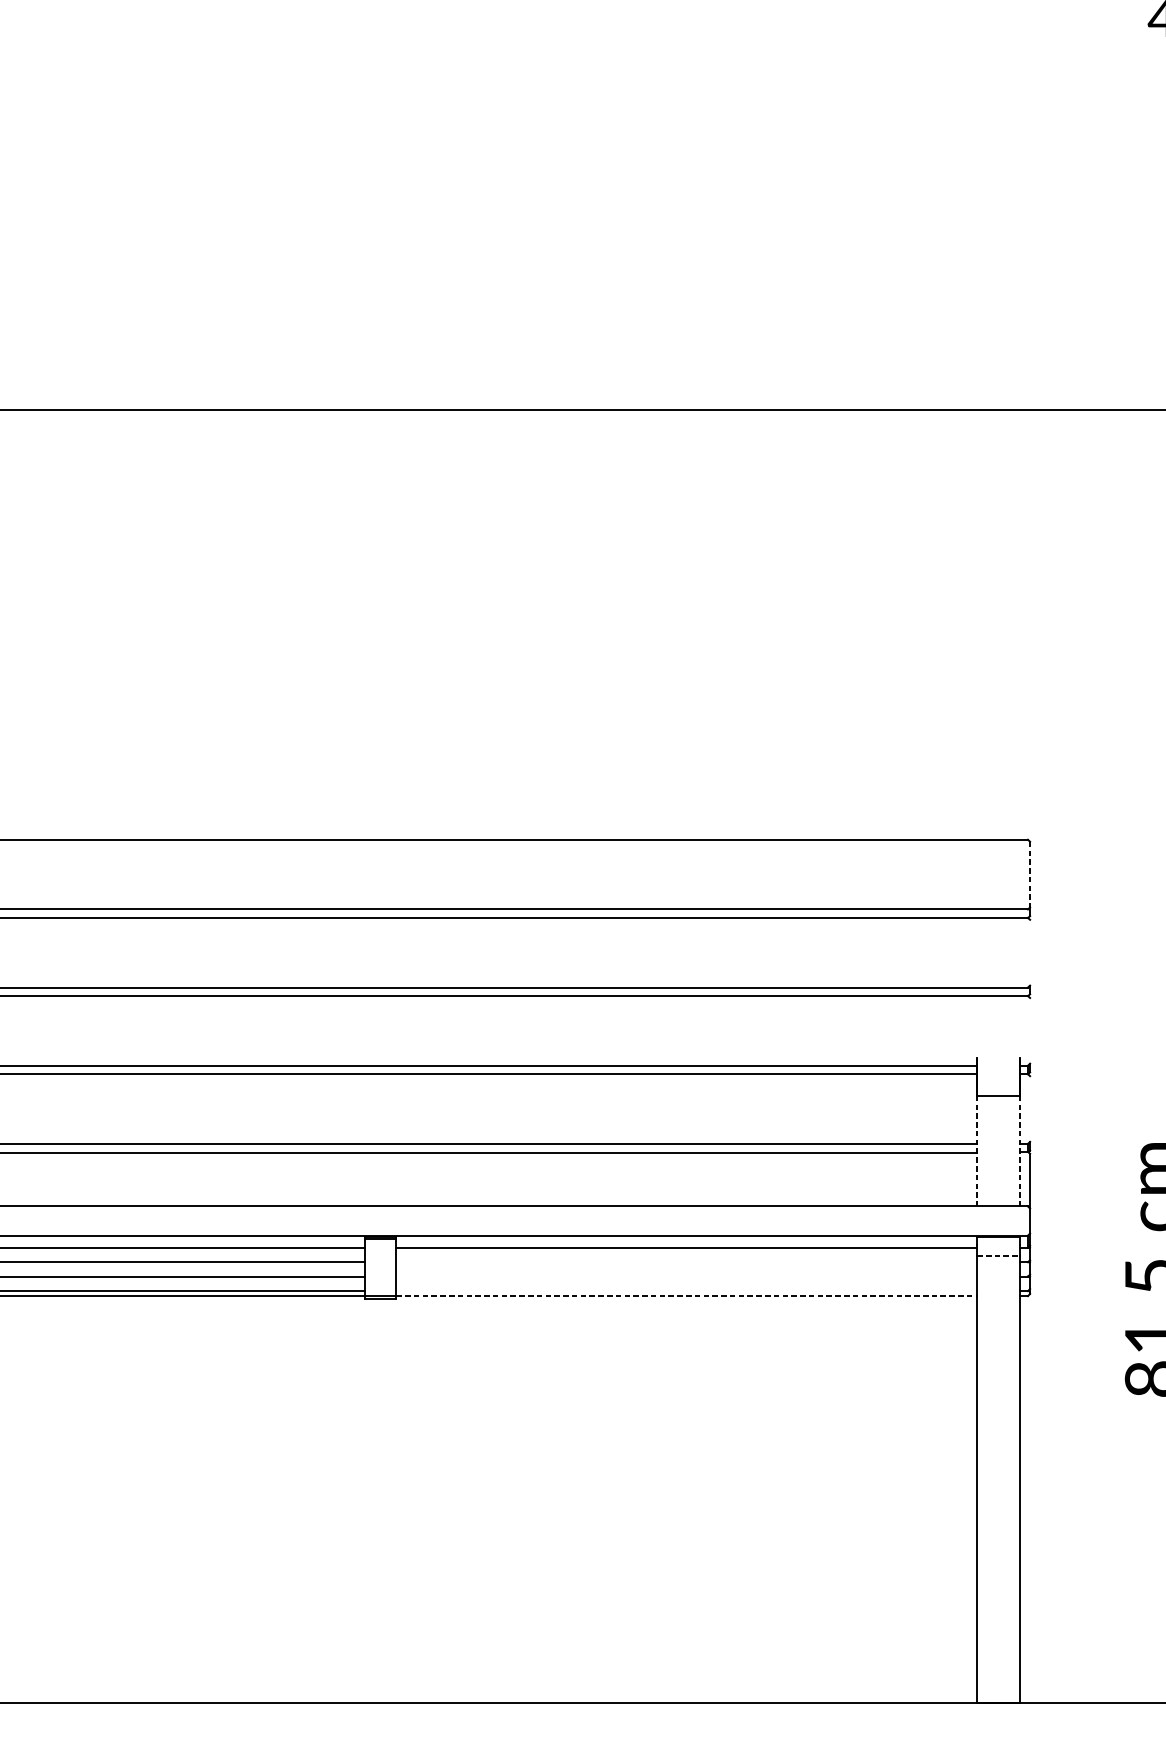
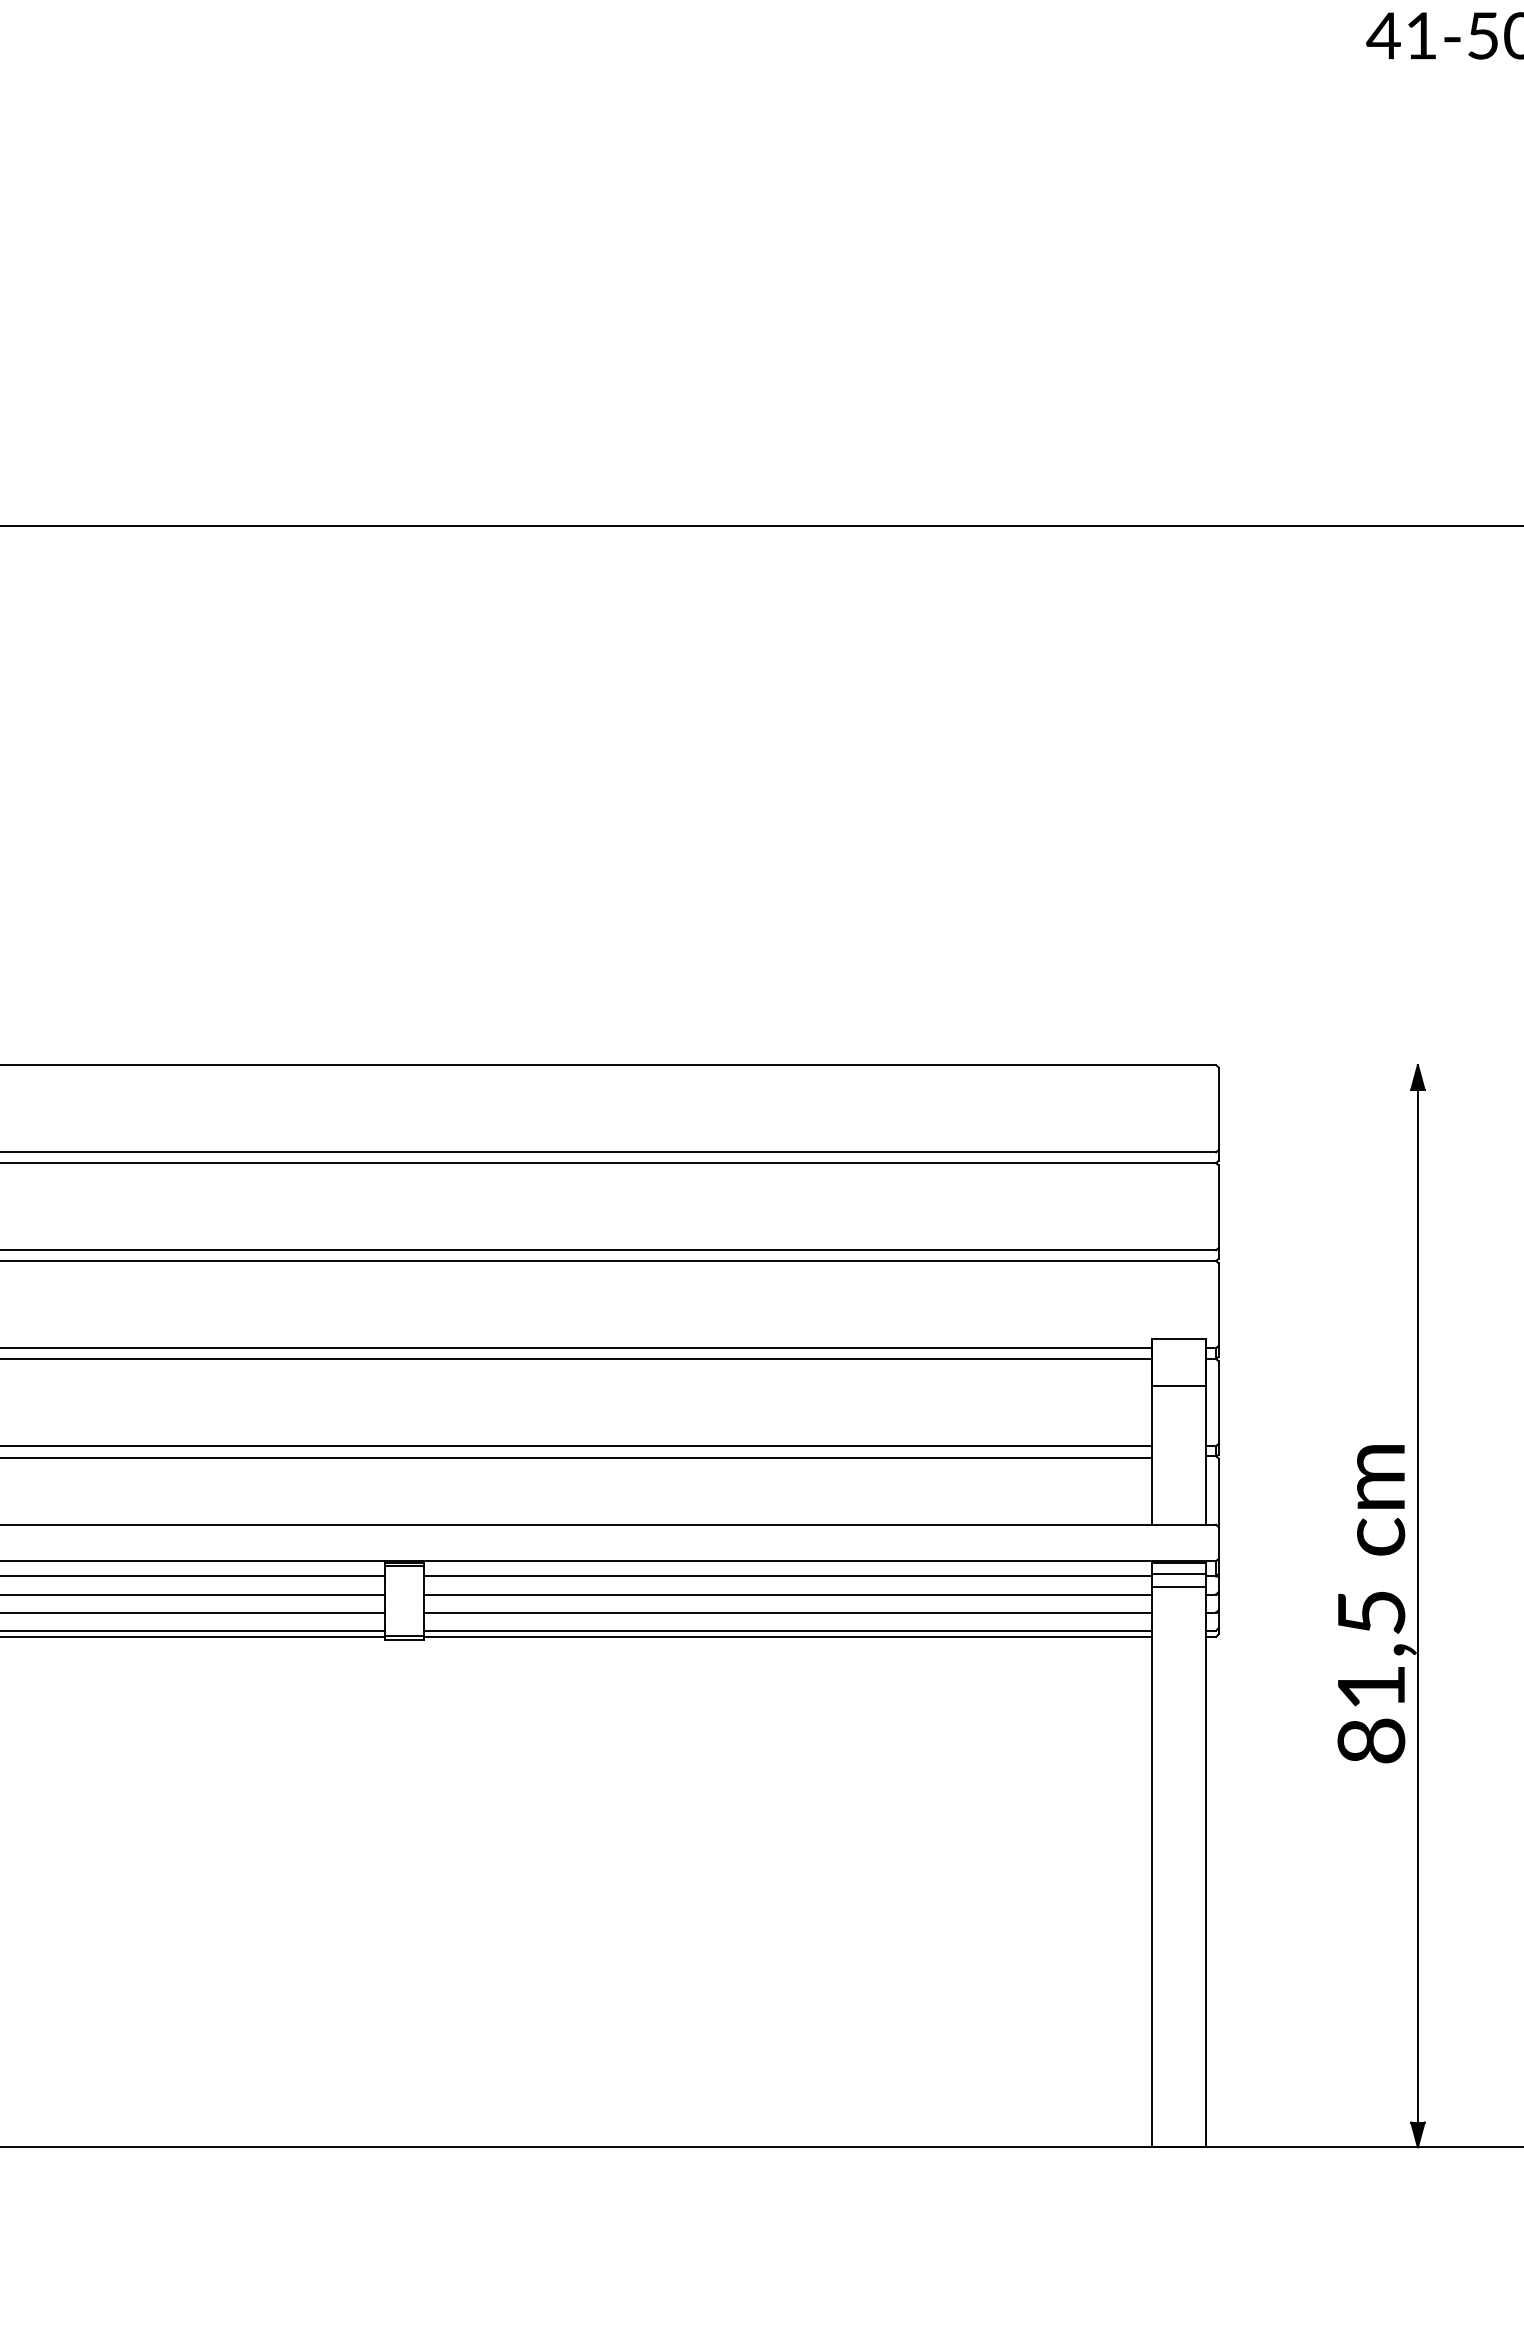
line: (1029, 875) -> (1218, 1109), dashed -> solid
line: (1029, 952) -> (1218, 1206), added
line: (1029, 1030) -> (1218, 1304), added
line: (997, 1057) -> (1178, 1338), added
line: (1029, 1108) -> (1218, 1402), added
line: (977, 1151) -> (1152, 1455), dashed -> solid
line: (1019, 1151) -> (1205, 1455), dashed -> solid
line: (997, 1245) -> (1178, 1573), added
line: (997, 1256) -> (1178, 1587), dashed -> solid
line: (686, 1262) -> (788, 1594), added
line: (686, 1276) -> (788, 1612), added
line: (686, 1290) -> (788, 1630), added
line: (686, 1296) -> (788, 1637), dashed -> solid

